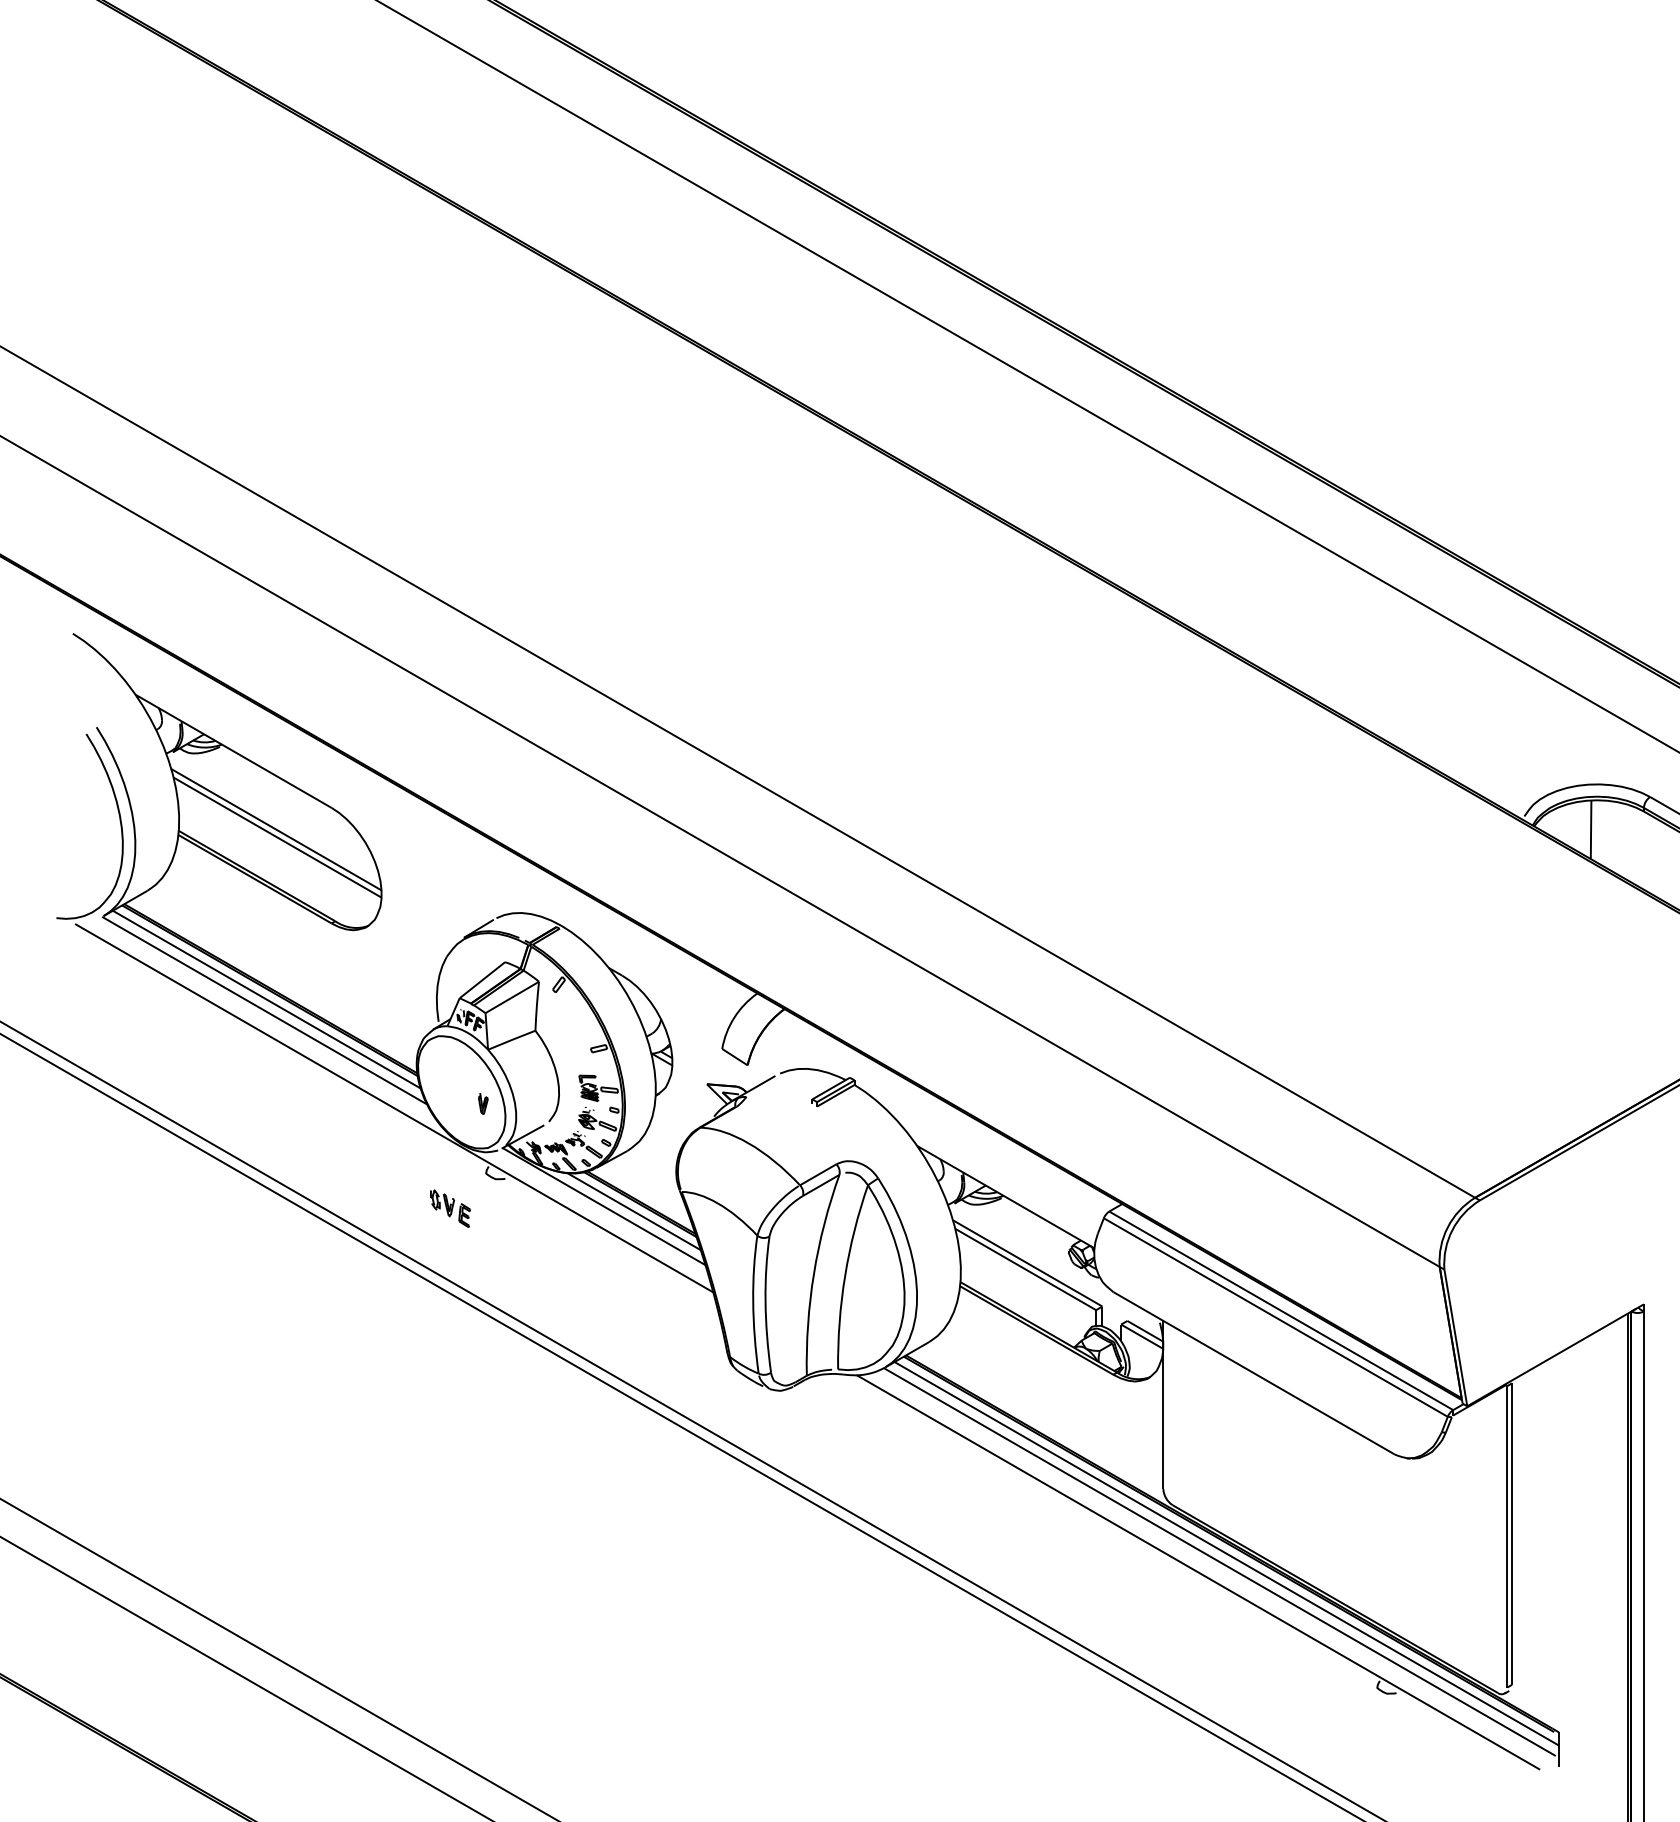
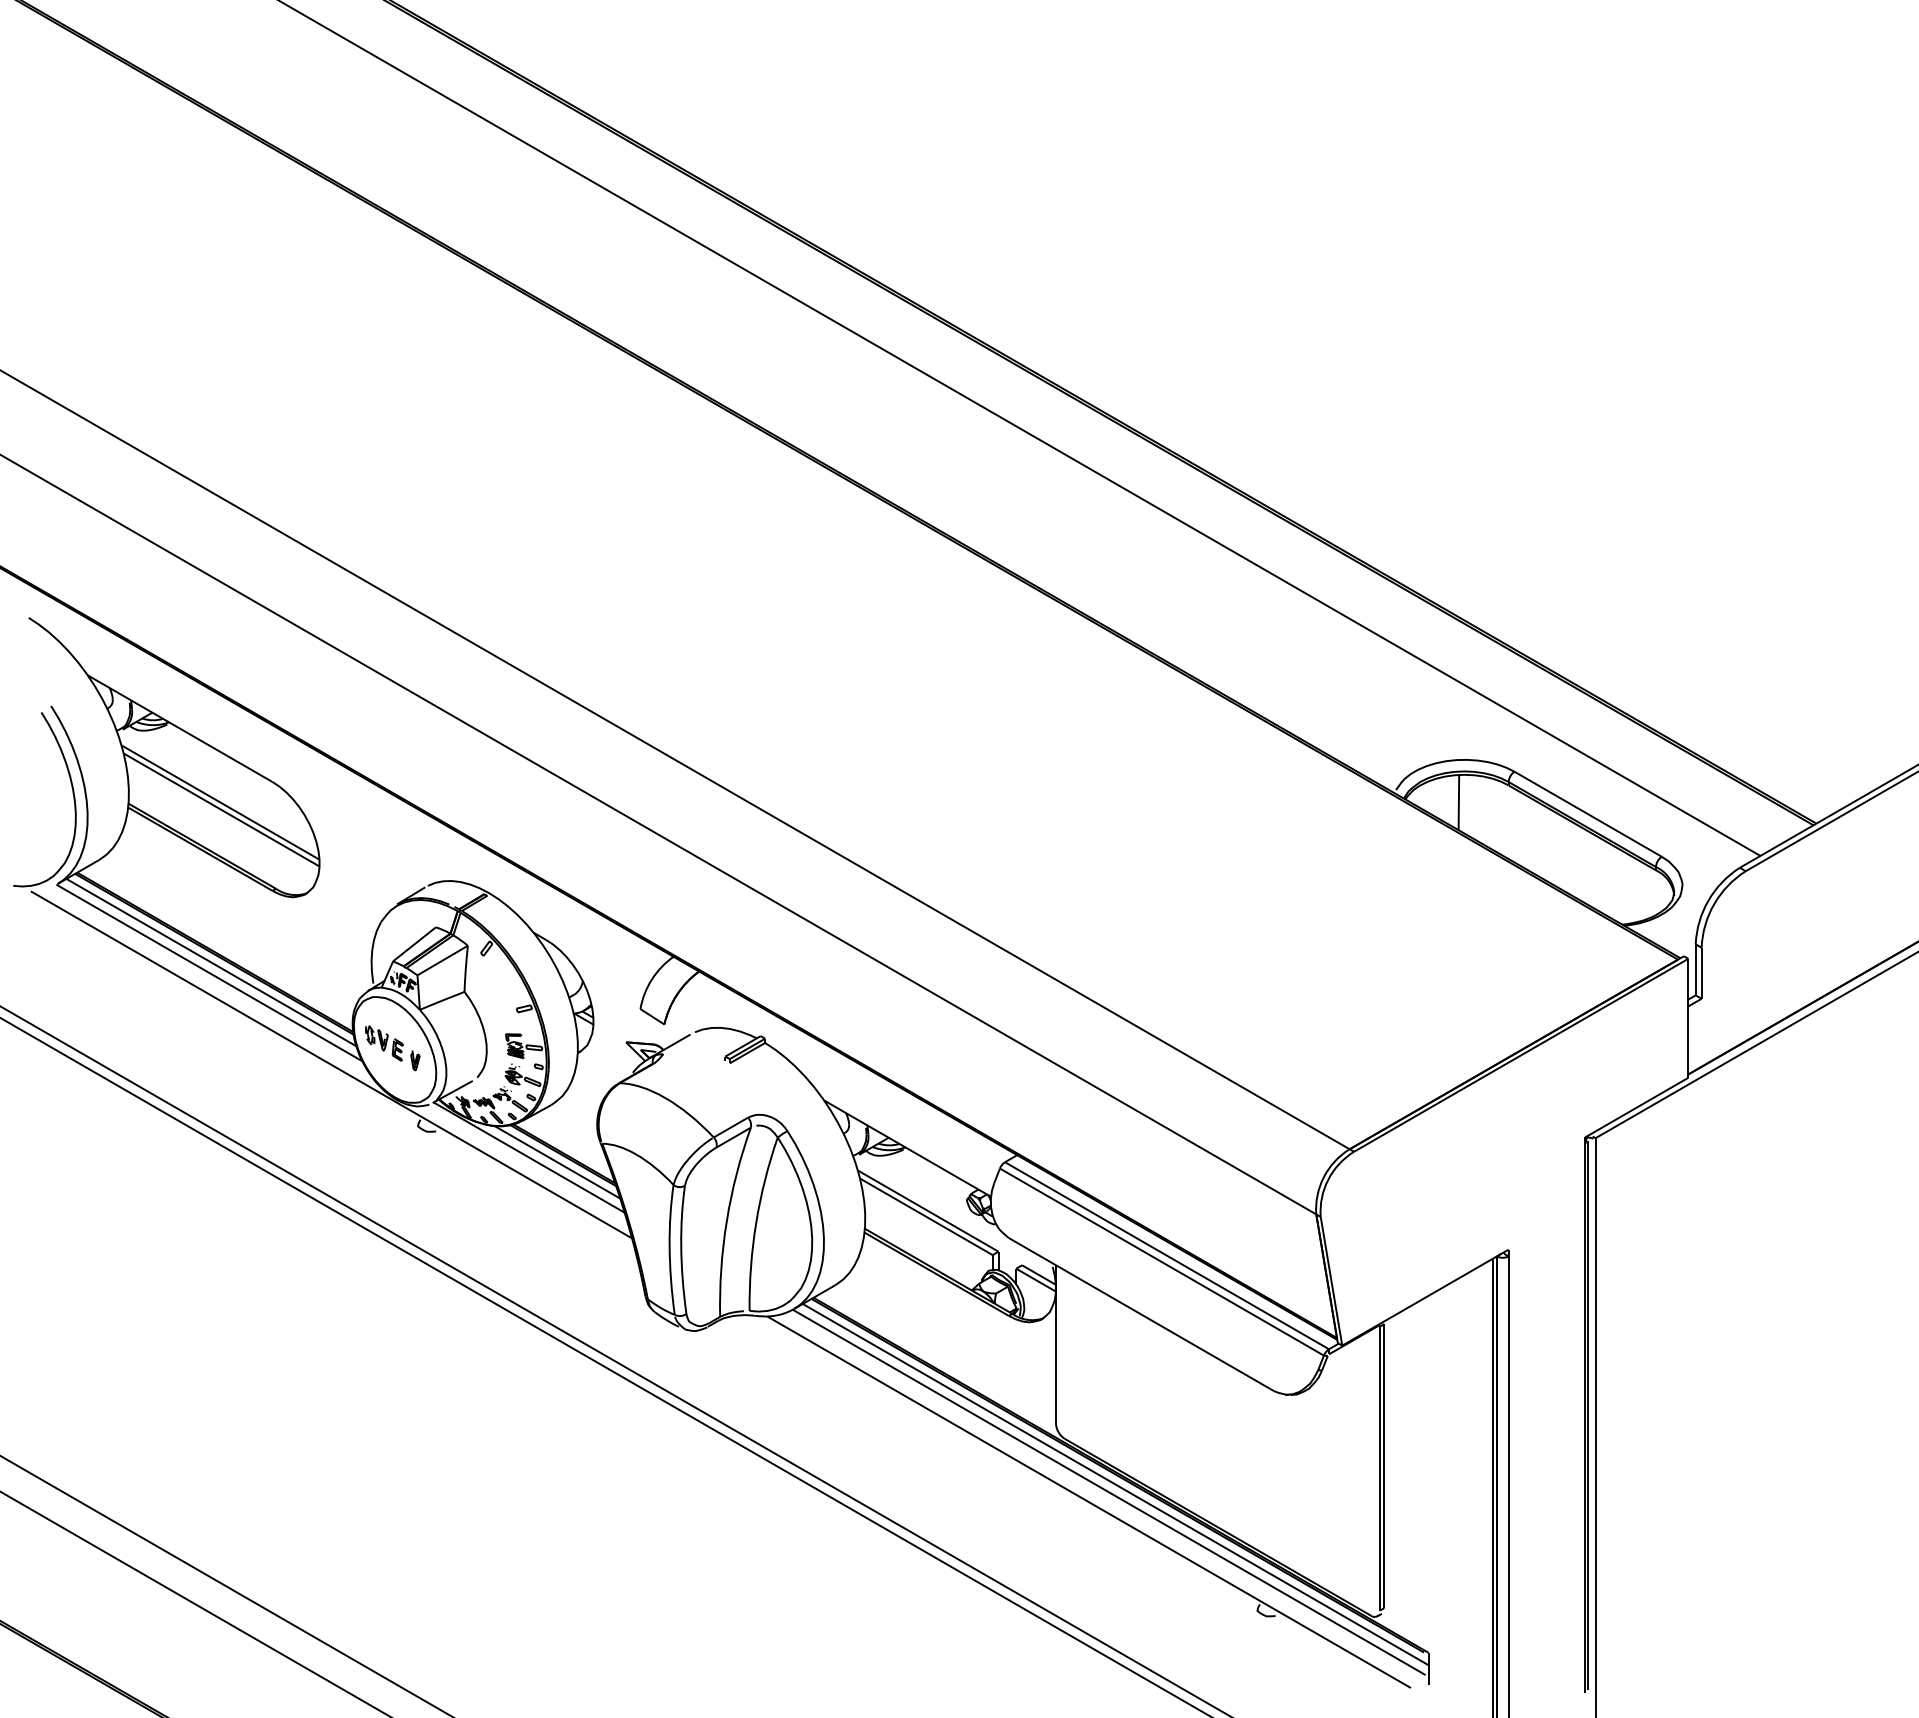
part: (450, 1208) -> (384, 1043), moved

